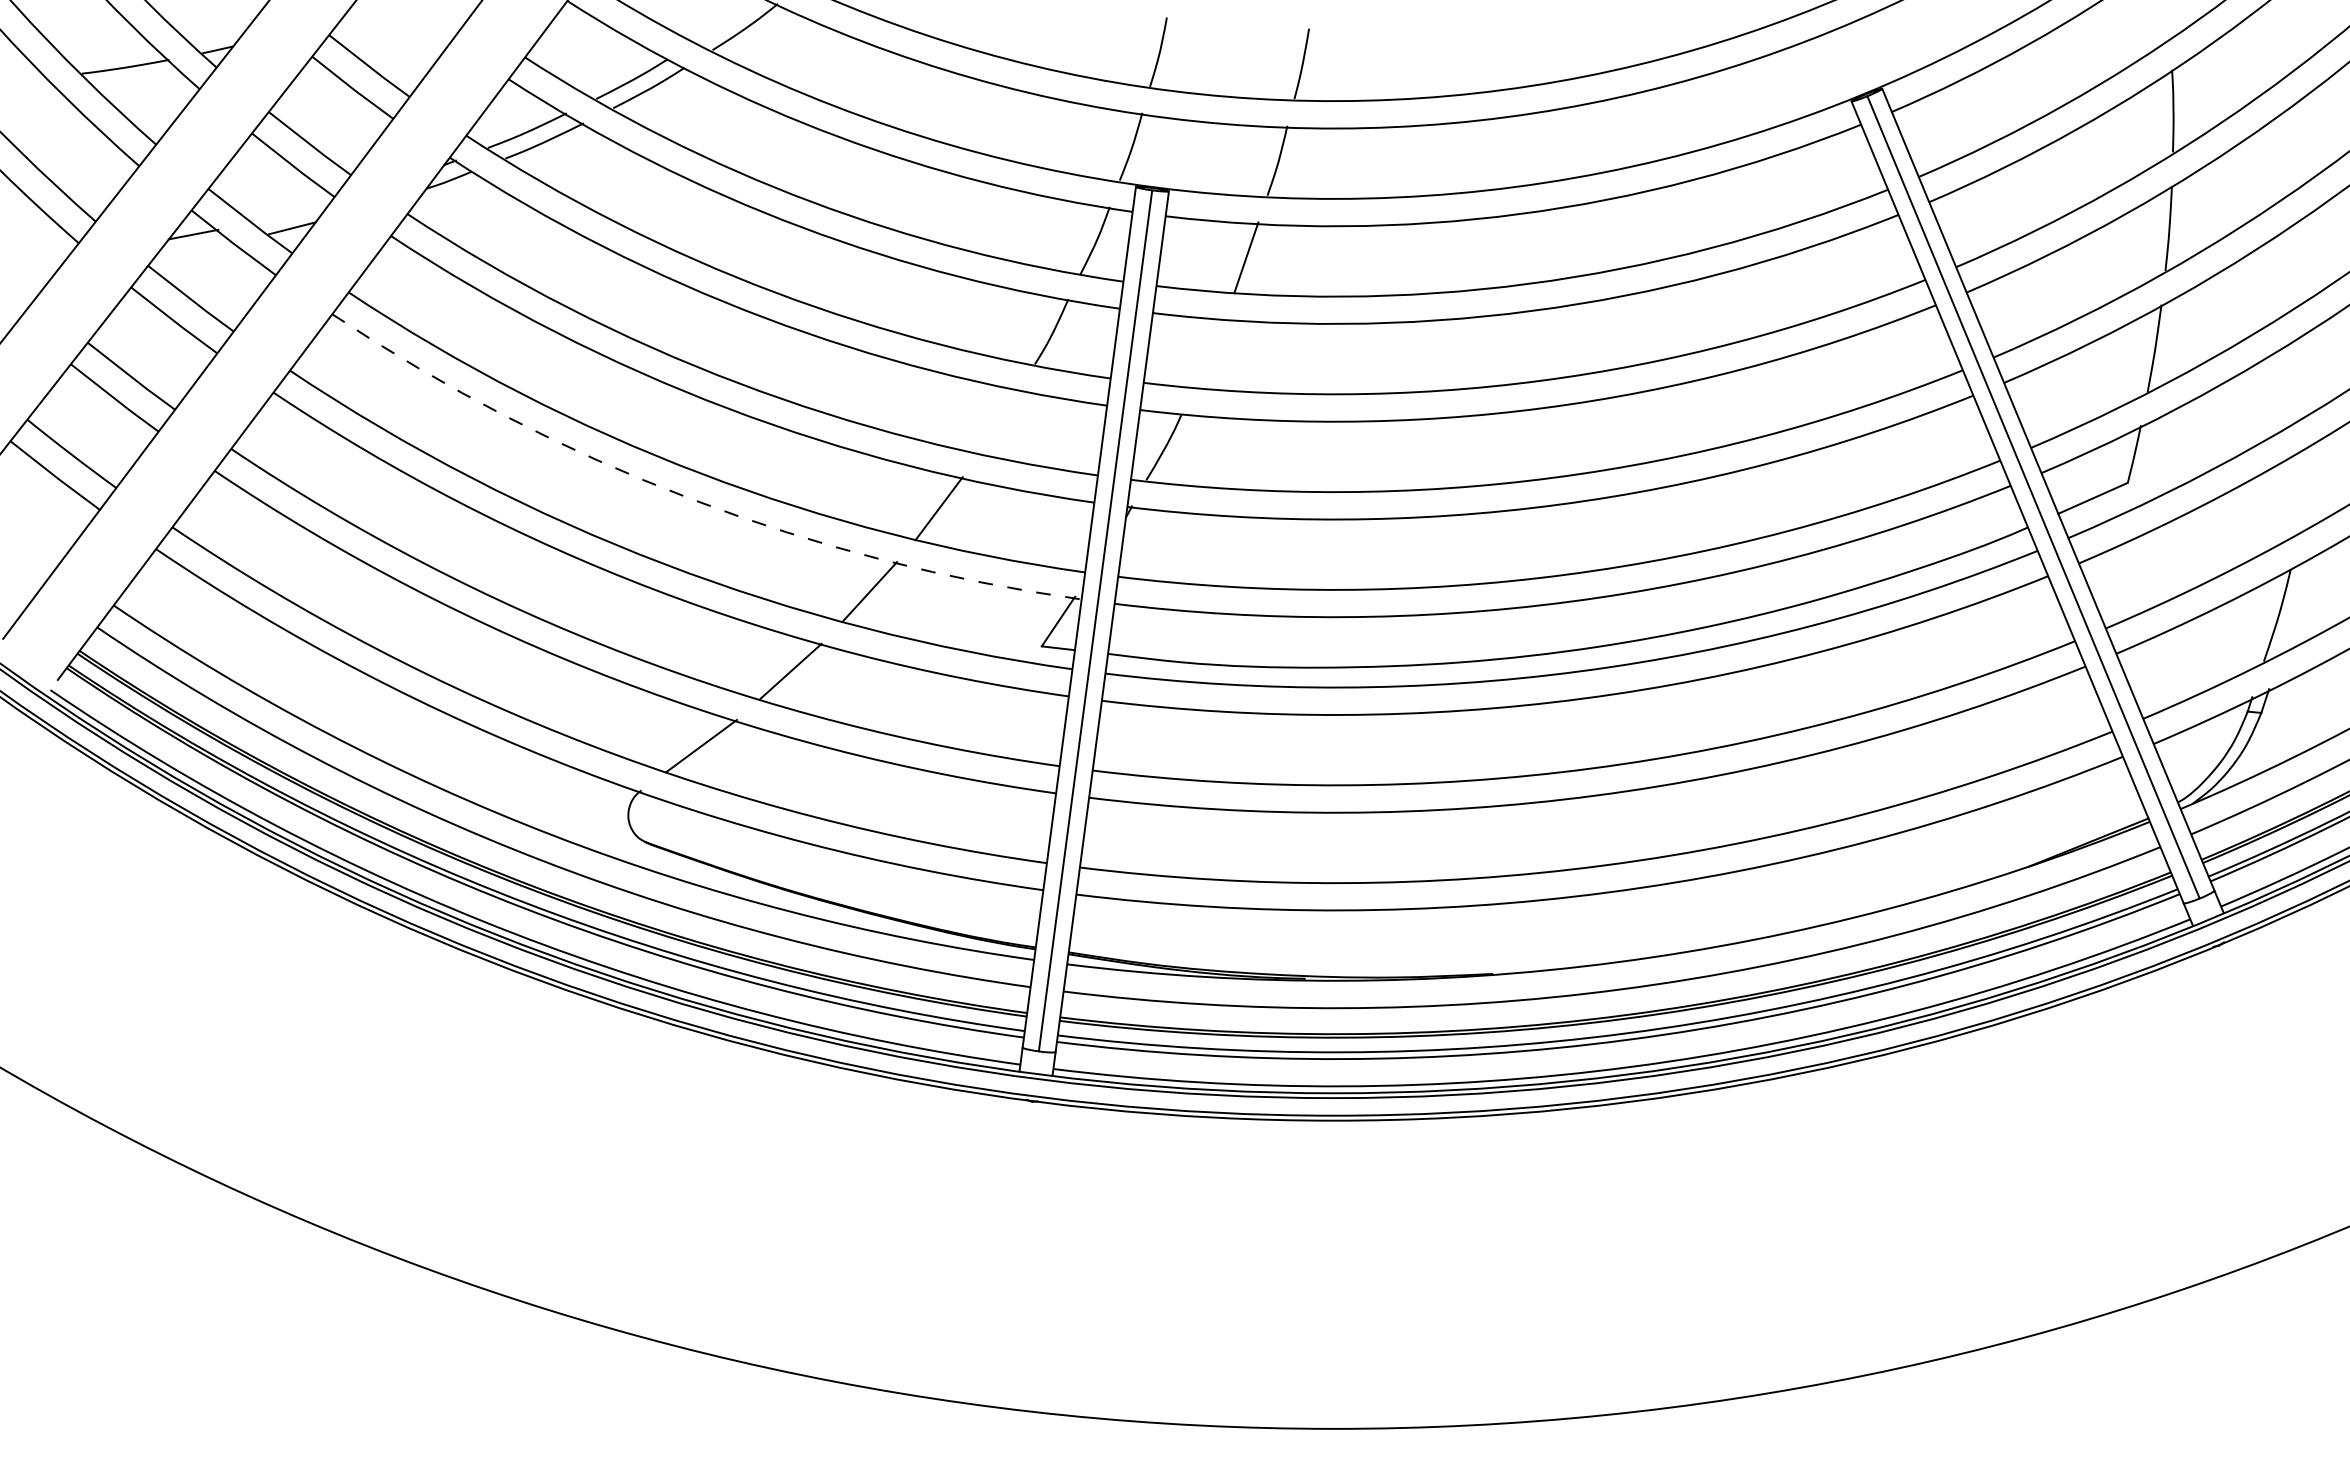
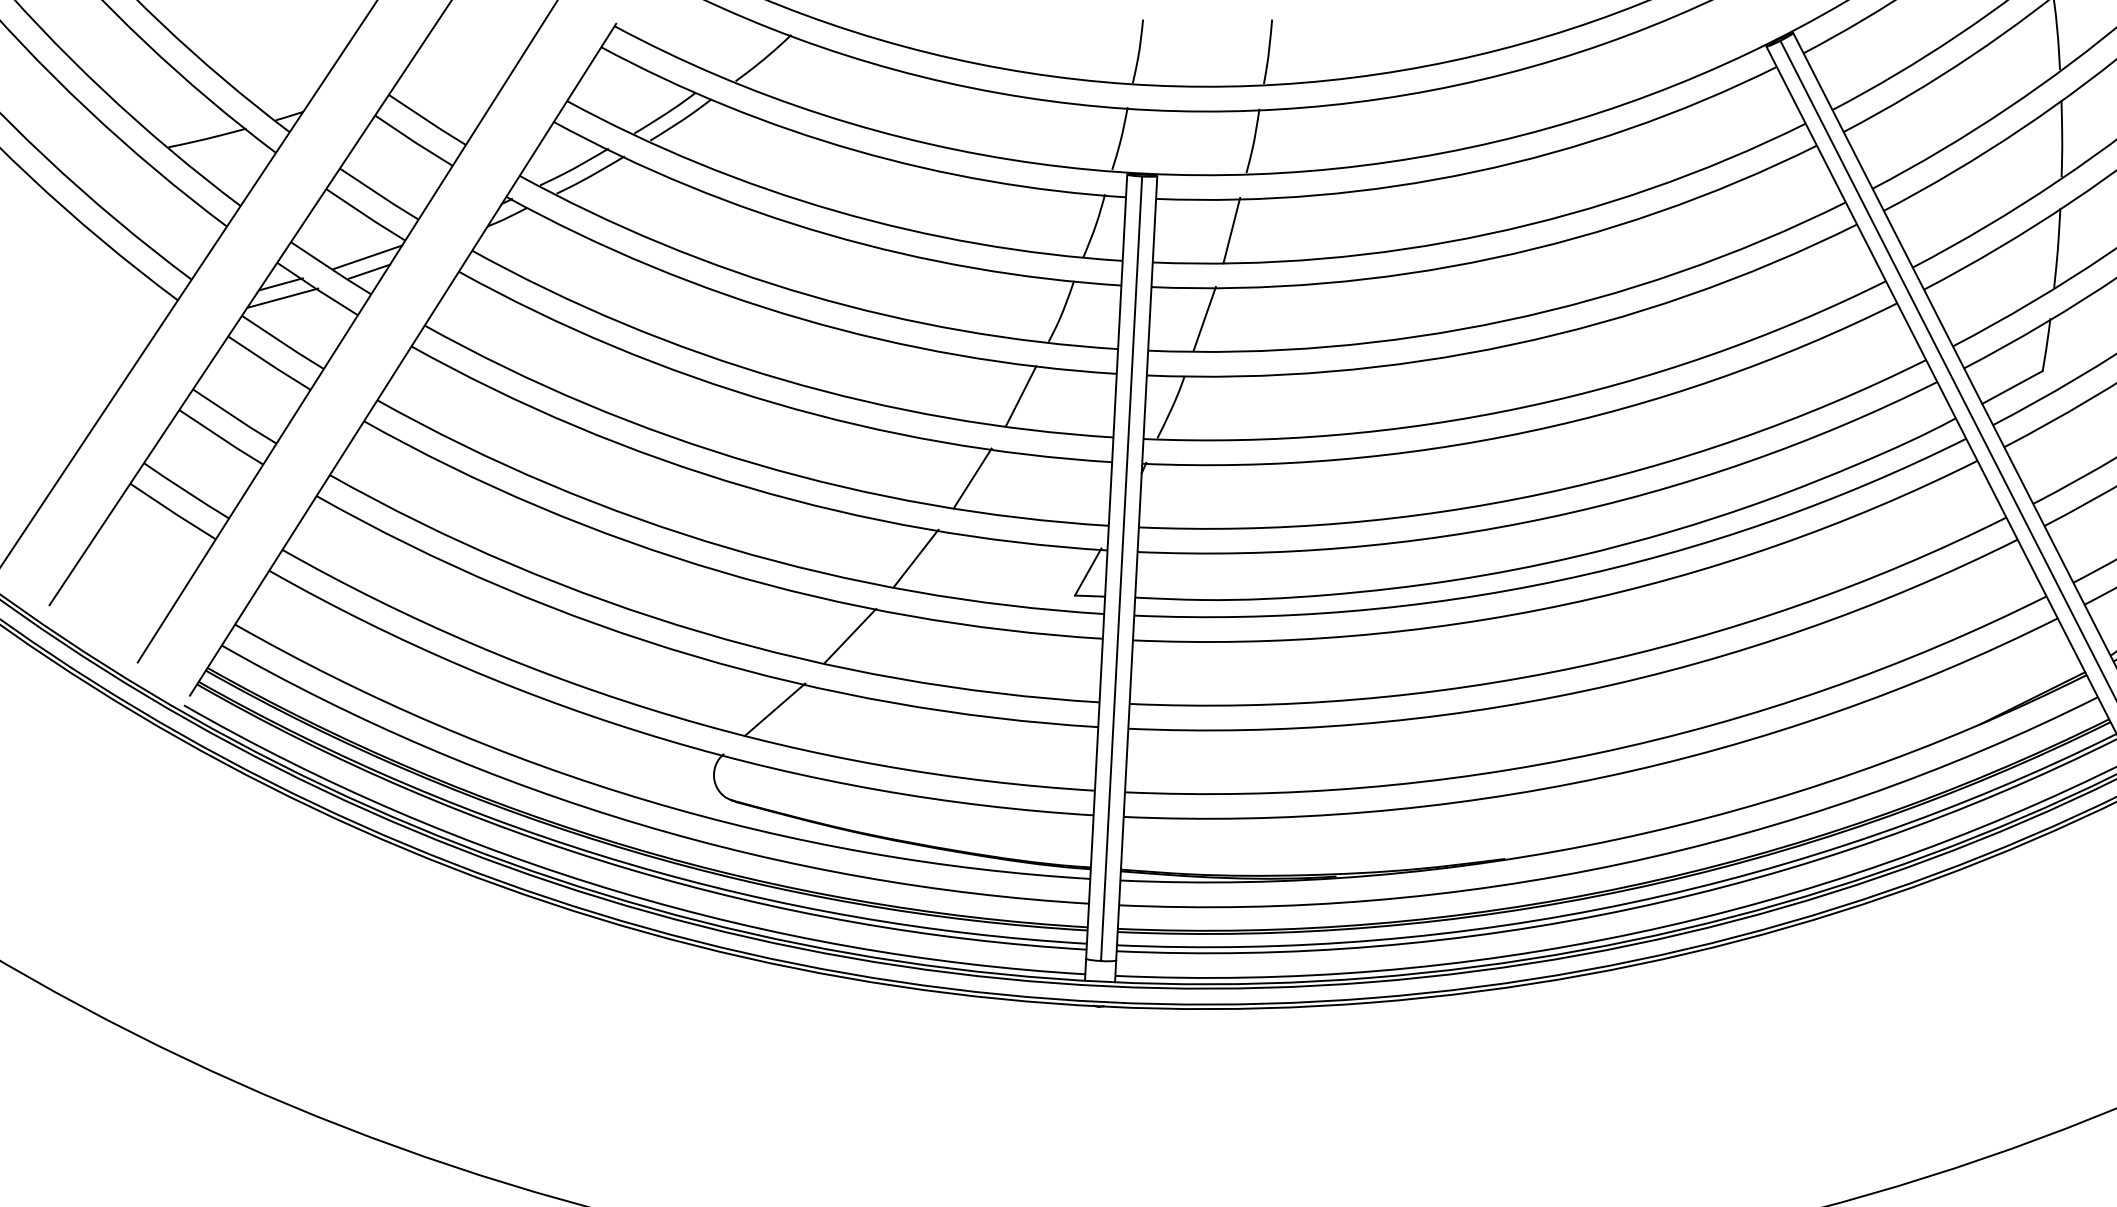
line: (291, 212) -> (367, 257), added
line: (194, 249) -> (282, 297), added
line: (1208, 352) -> (1204, 318), added
line: (999, 421) -> (1020, 395), added
arc: (691, 498) -> (748, 487), dashed -> solid

